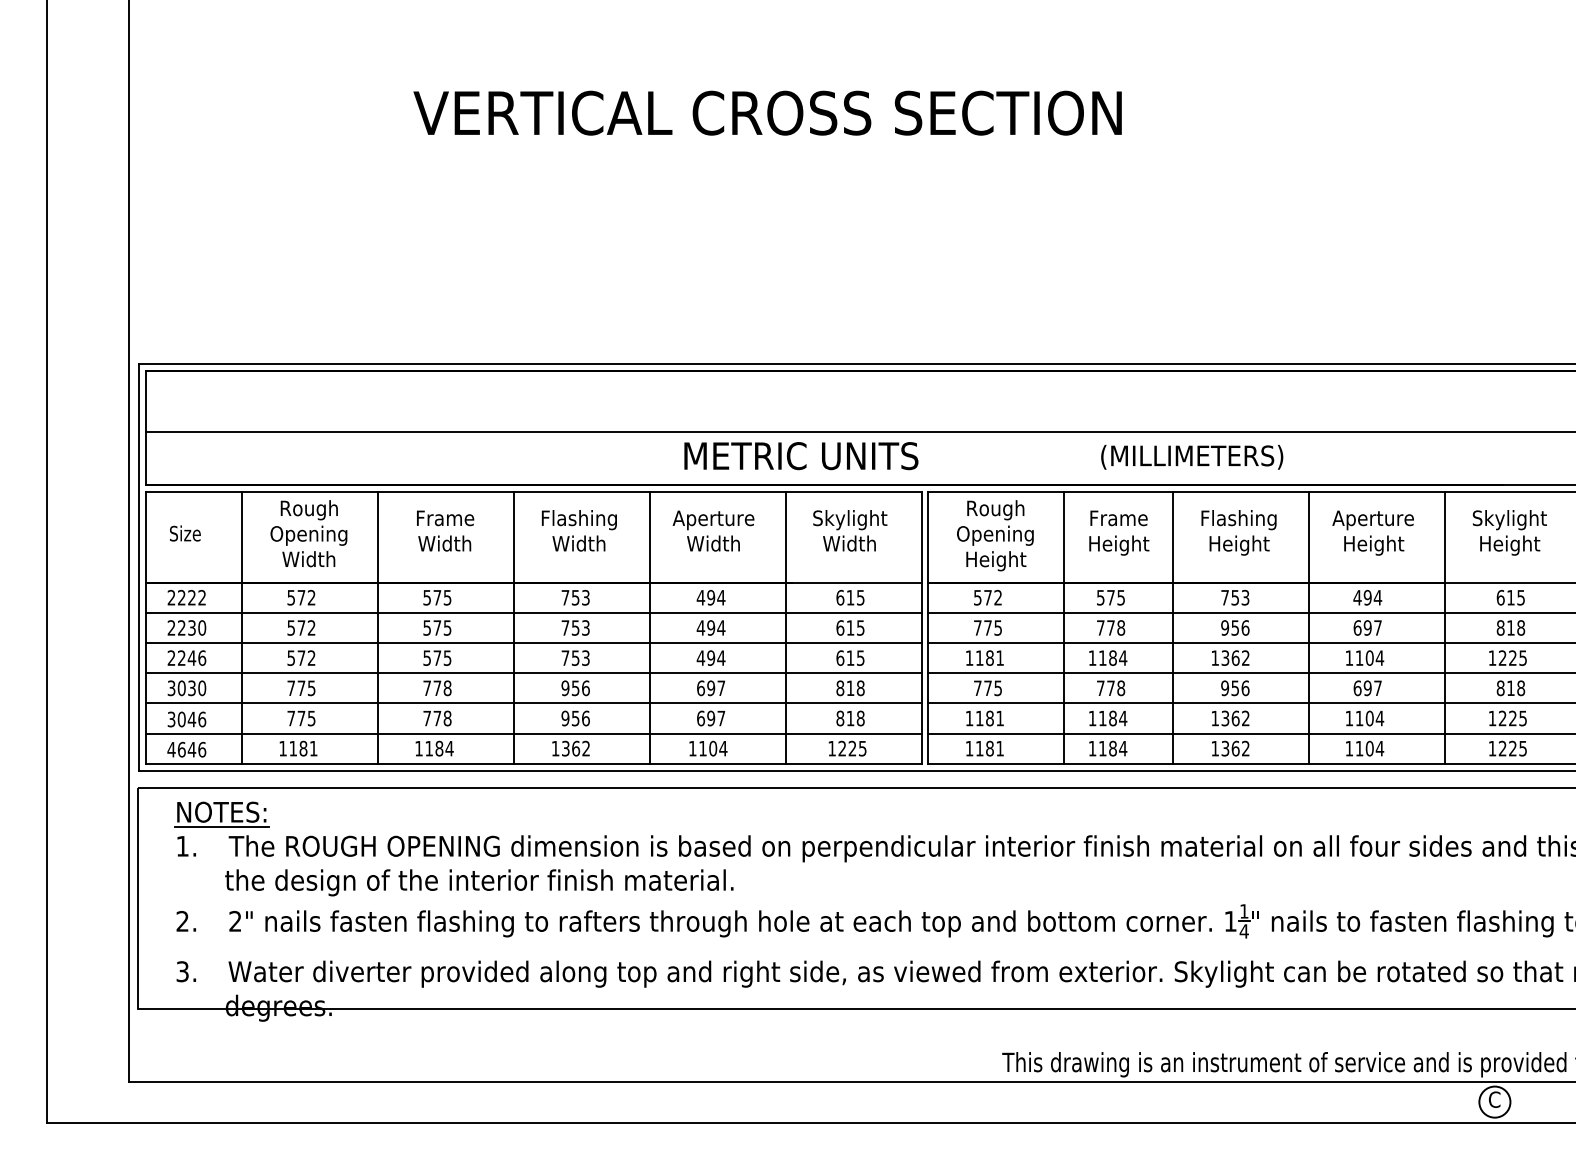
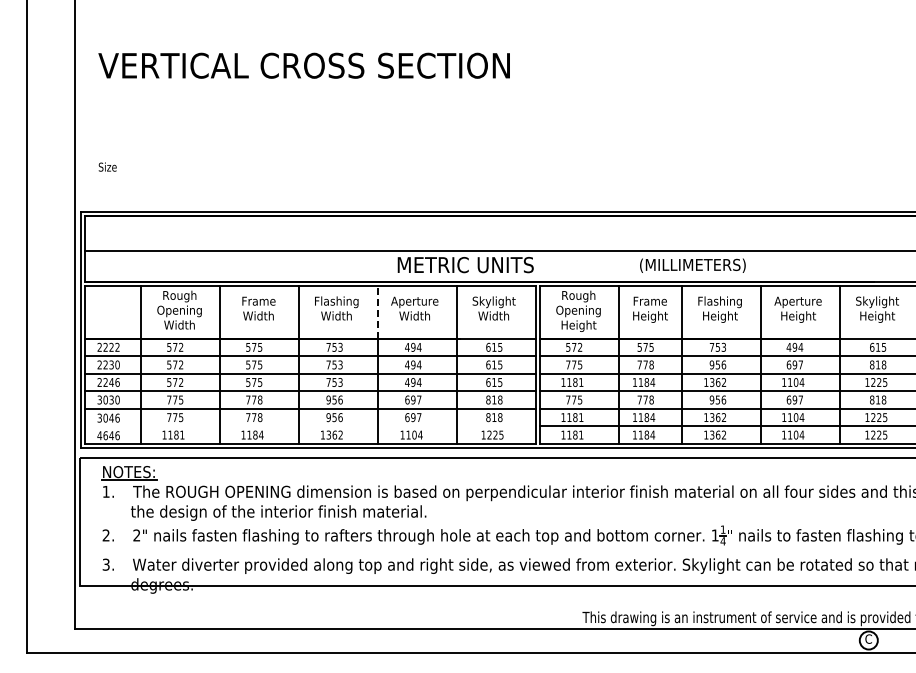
text: (766, 112) -> (303, 65), moved
text: (184, 532) -> (107, 166), moved
line: (649, 535) -> (377, 311), solid -> dashed
line: (532, 733) -> (309, 426), removed

